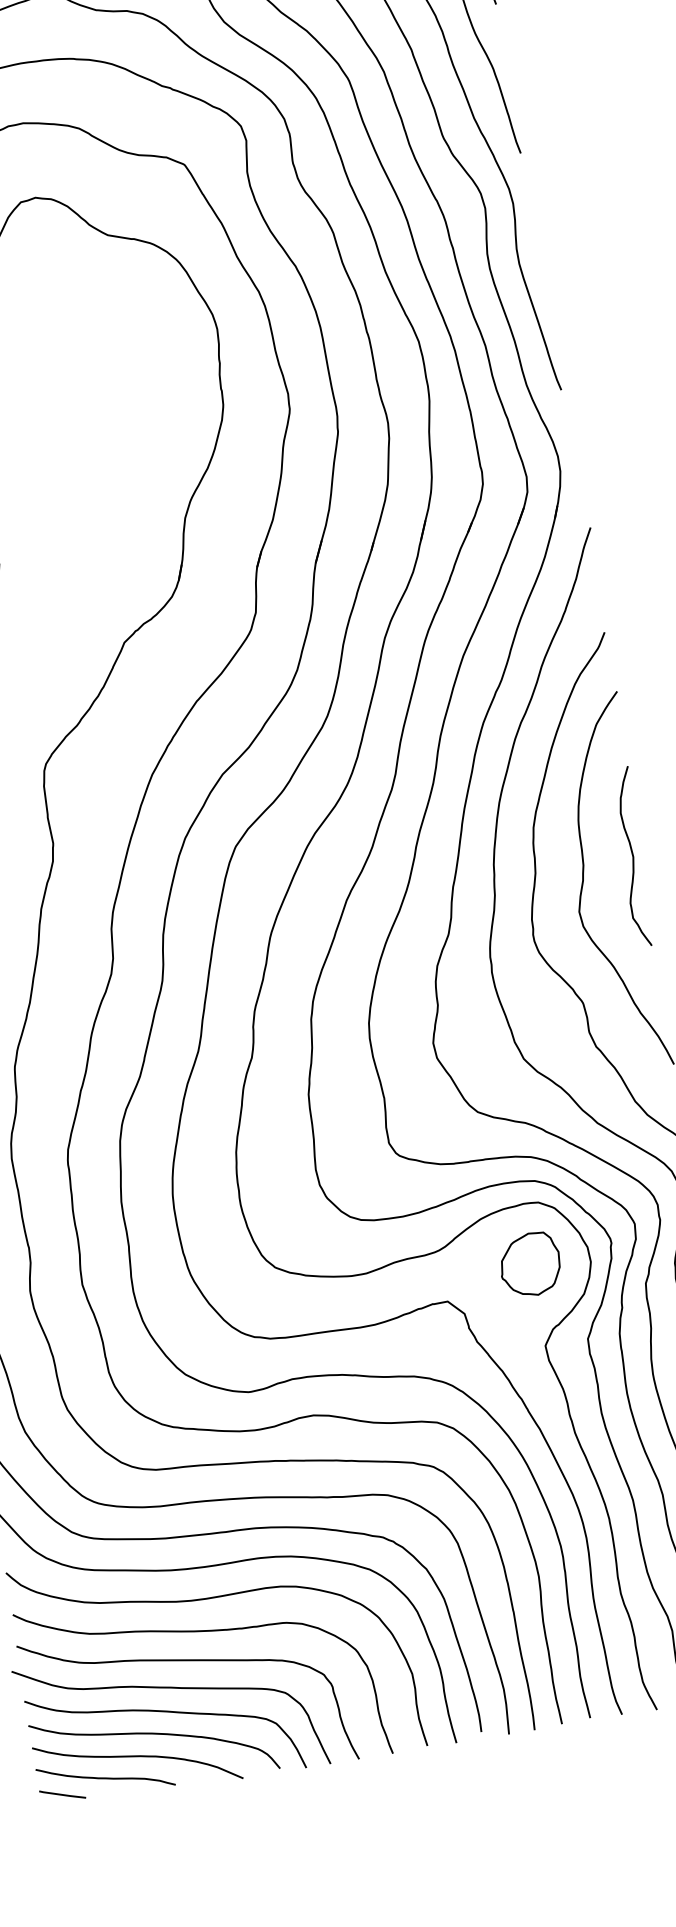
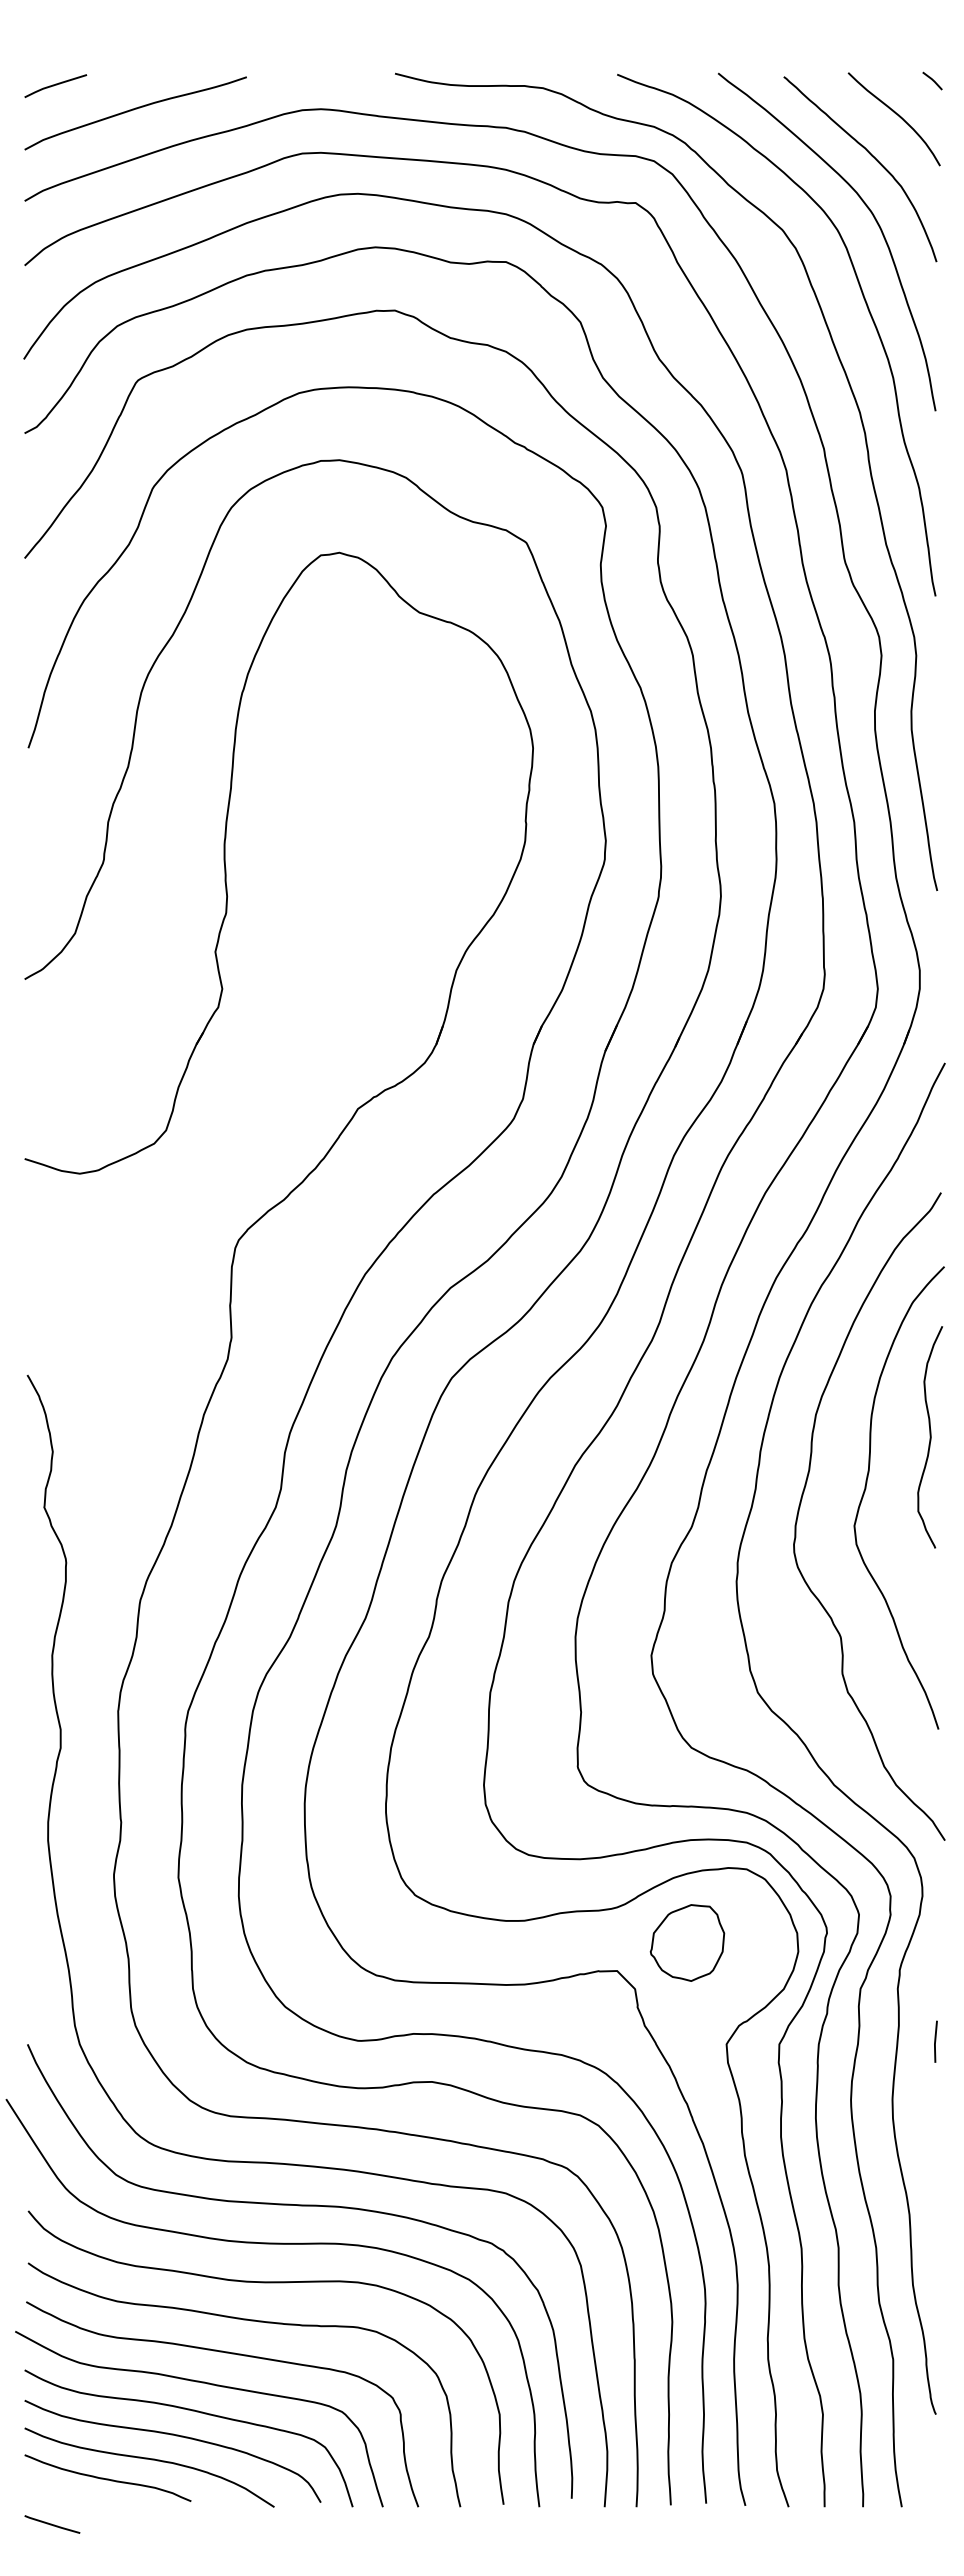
curve: (633, 857) -> (930, 1437), moved
part: (530, 1264) -> (687, 1942), moved
line: (62, 1794) -> (52, 2524), moved

